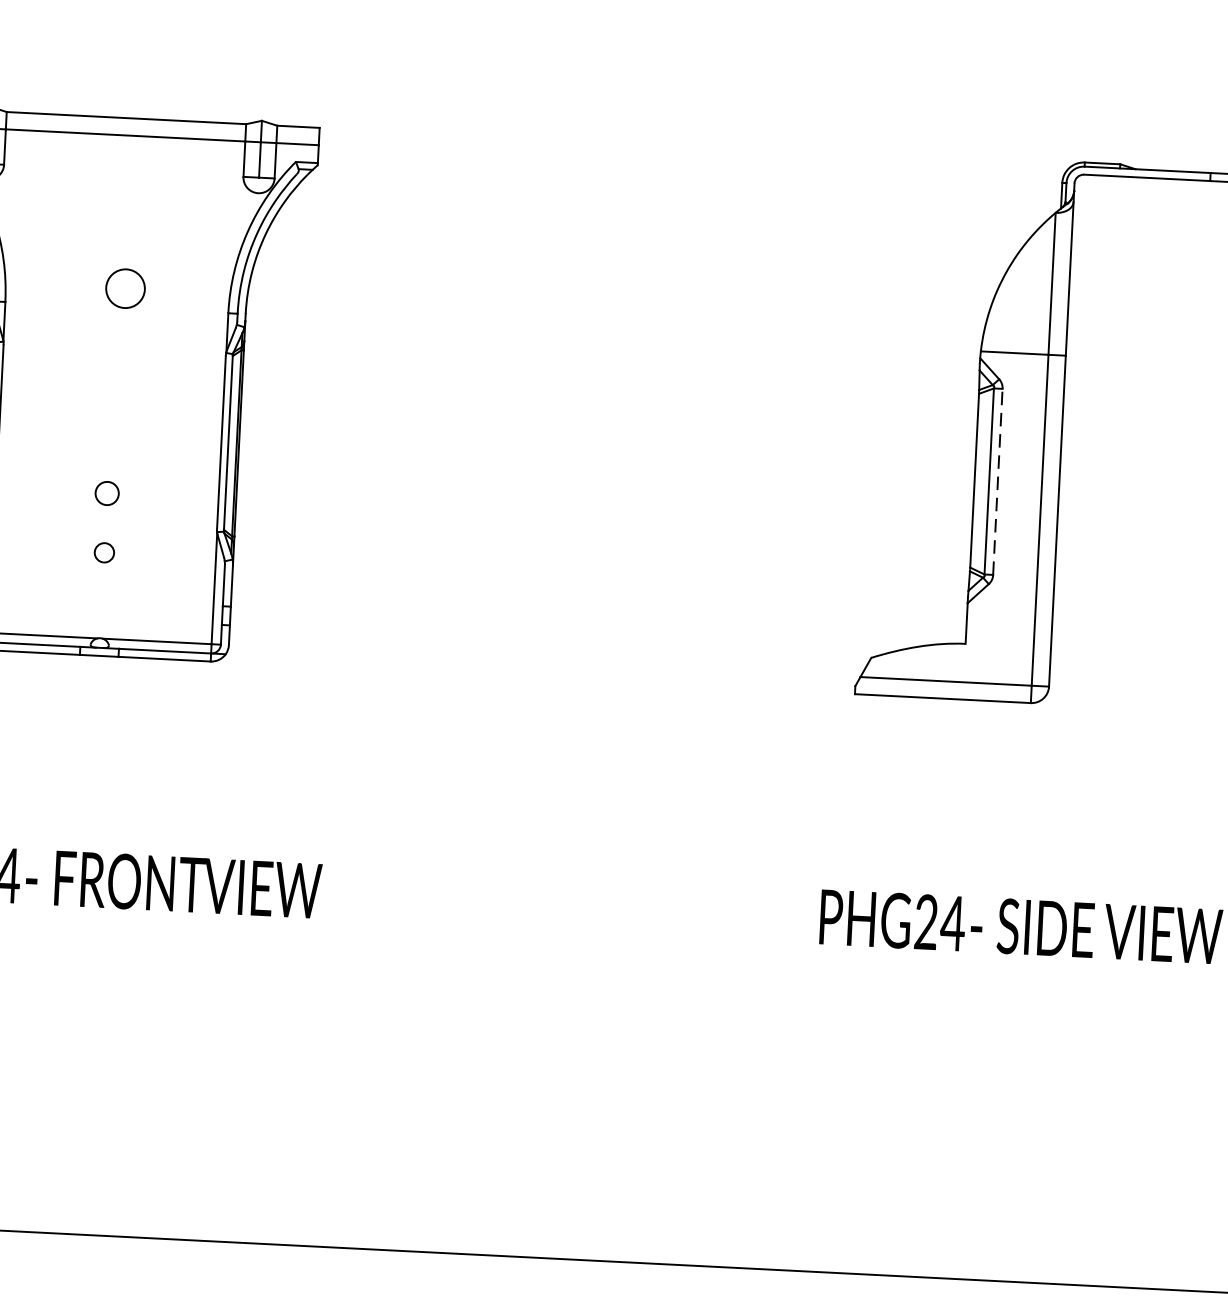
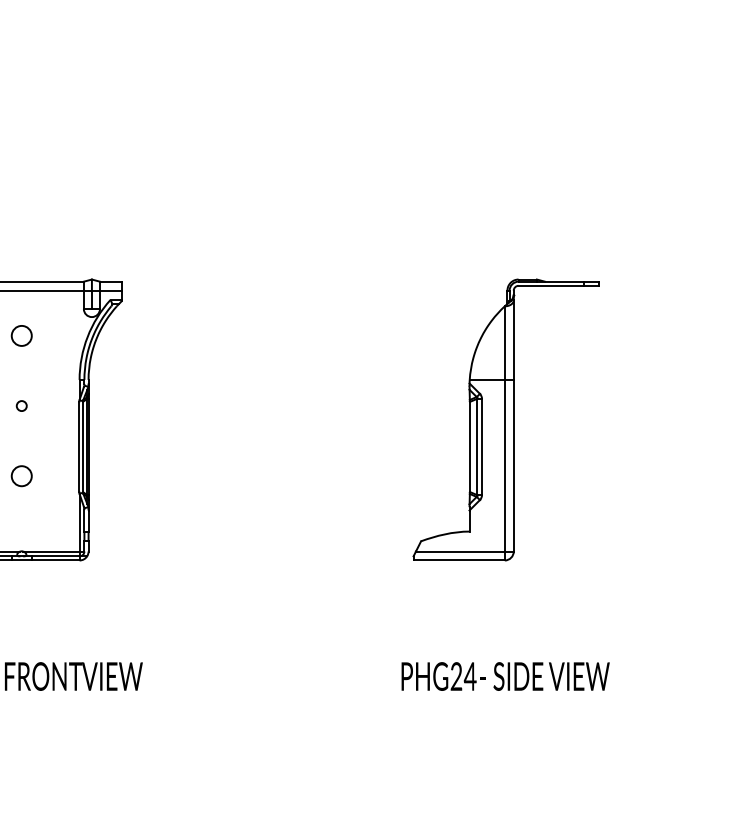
circle: (125, 287) -> (21, 335), moved
line: (997, 480) -> (481, 446), dashed -> solid
circle: (106, 493) -> (21, 476), size x1.67
circle: (103, 551) -> (21, 405), moved

